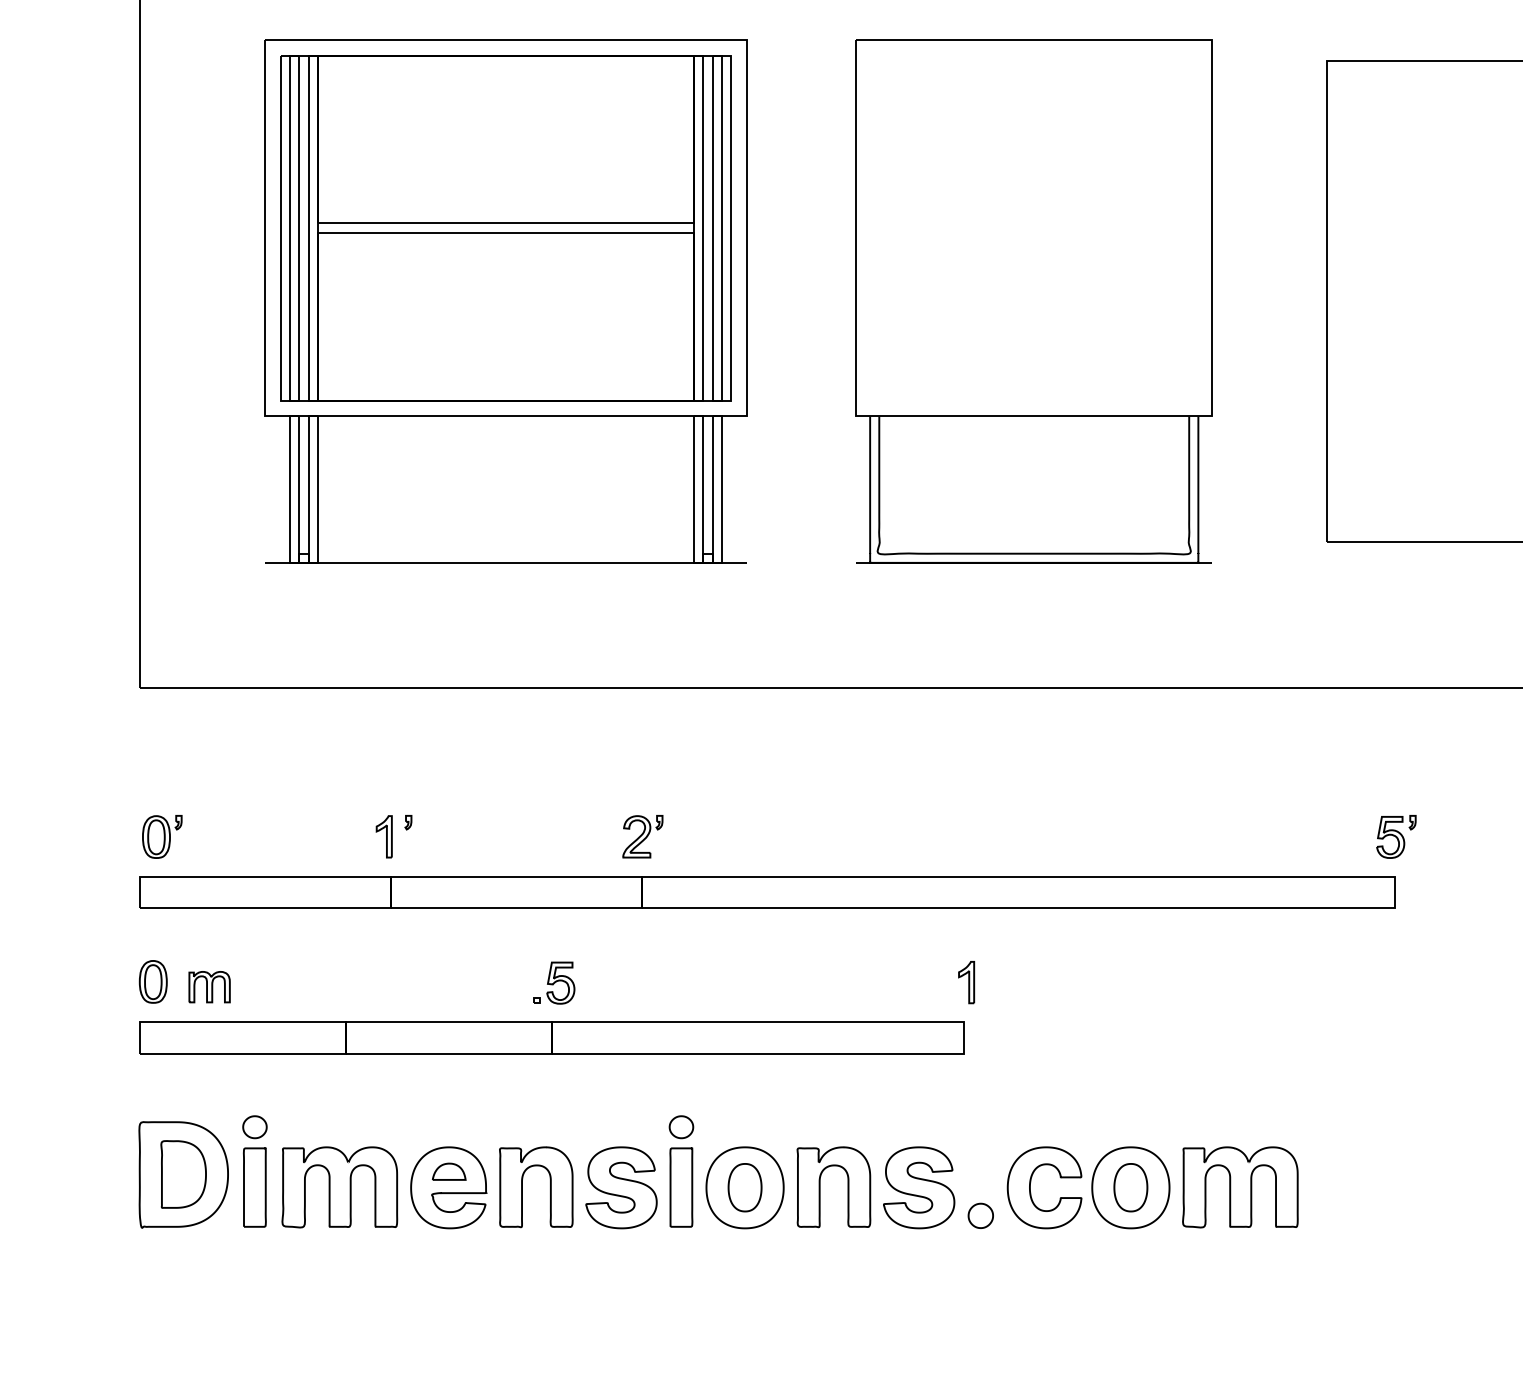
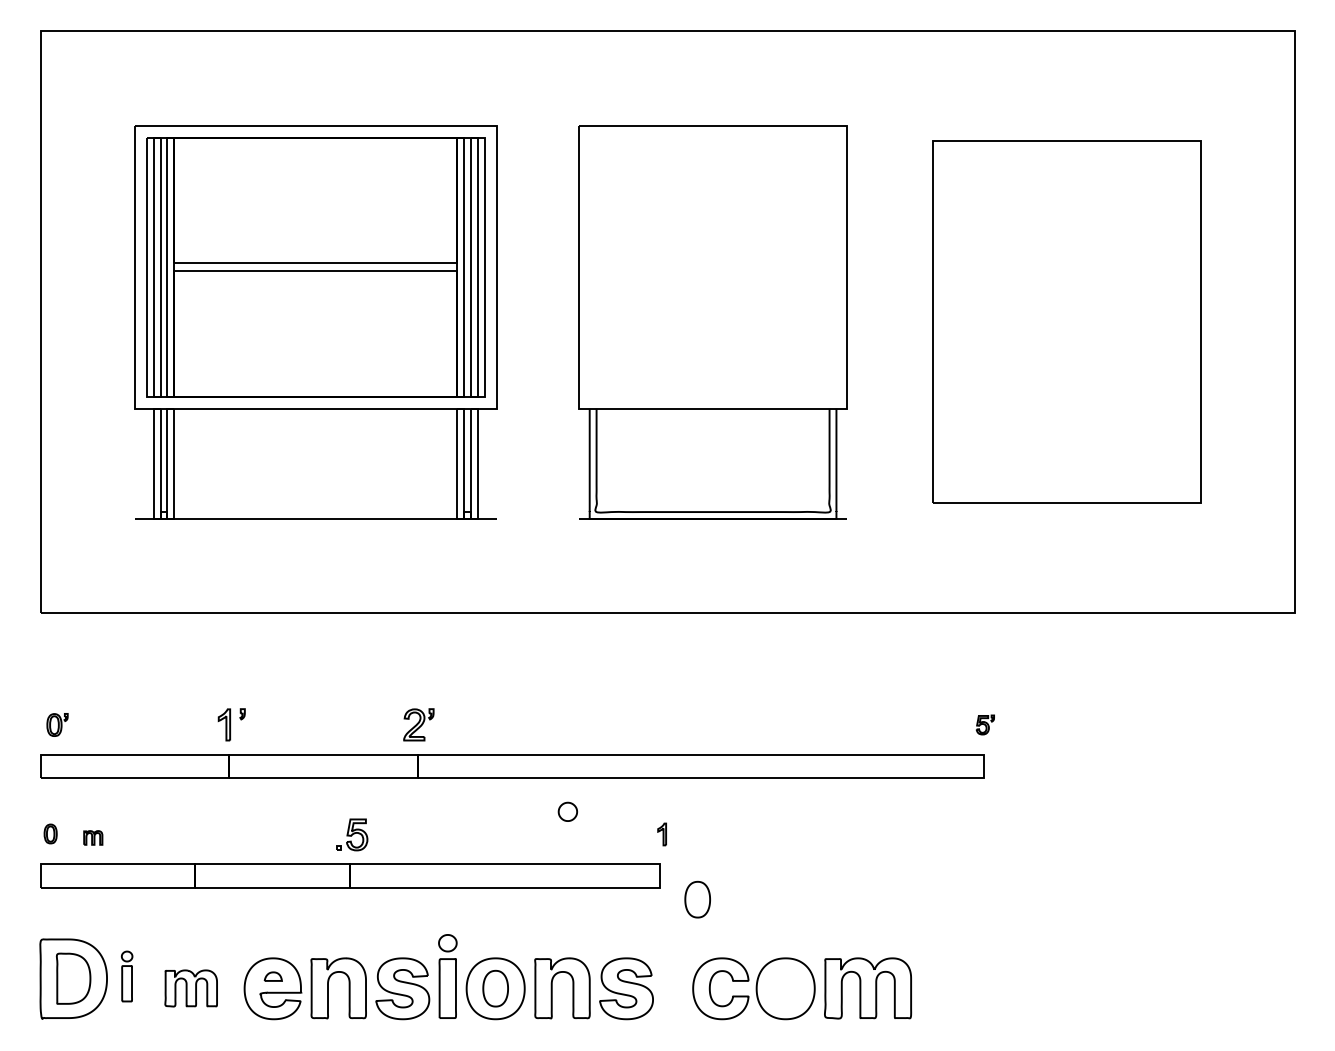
part: (162, 836) -> (57, 724), size x0.7
part: (1396, 836) -> (985, 724), size x0.6
part: (152, 981) -> (50, 833), size x0.6
part: (965, 982) -> (661, 834), size x0.7
part: (210, 986) -> (93, 837), size x0.6
part: (253, 1171) -> (126, 976), size x0.6
part: (449, 1171) -> (273, 976), size x0.7
part: (340, 1187) -> (191, 988), size x0.6
part: (1130, 1187) -> (697, 899), moved
part: (980, 1215) -> (567, 811), moved

